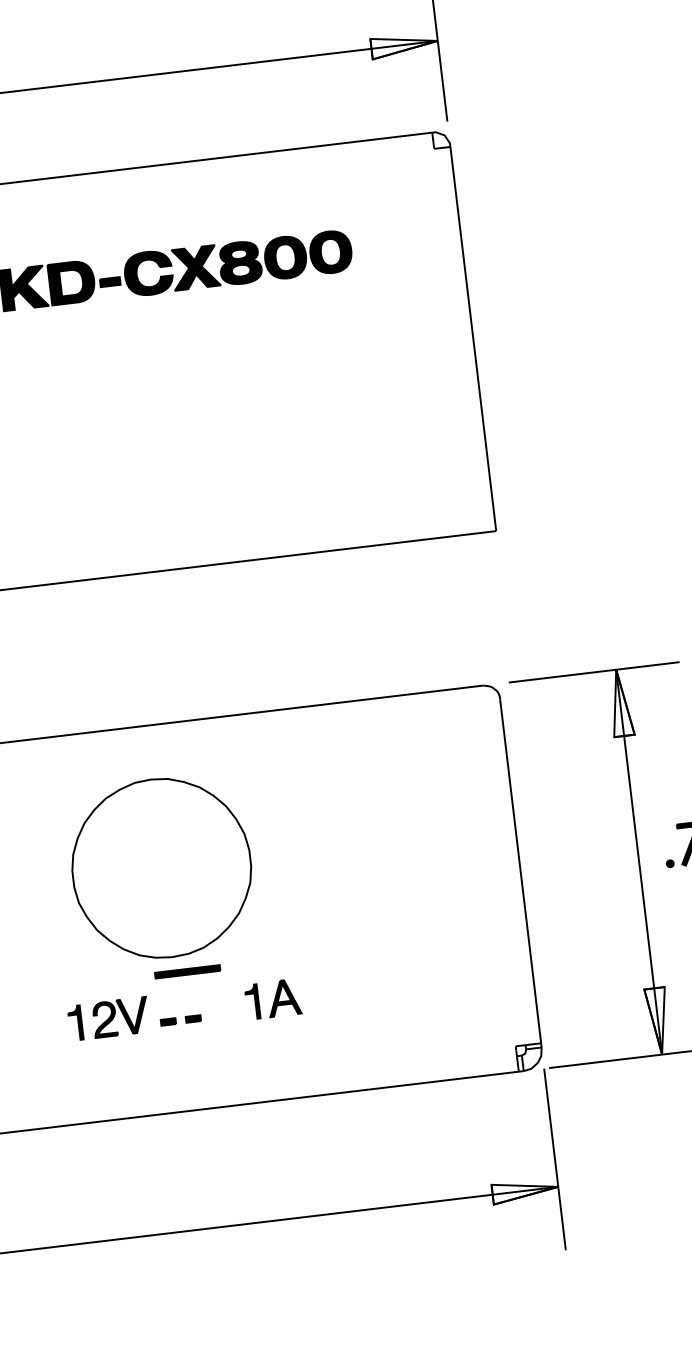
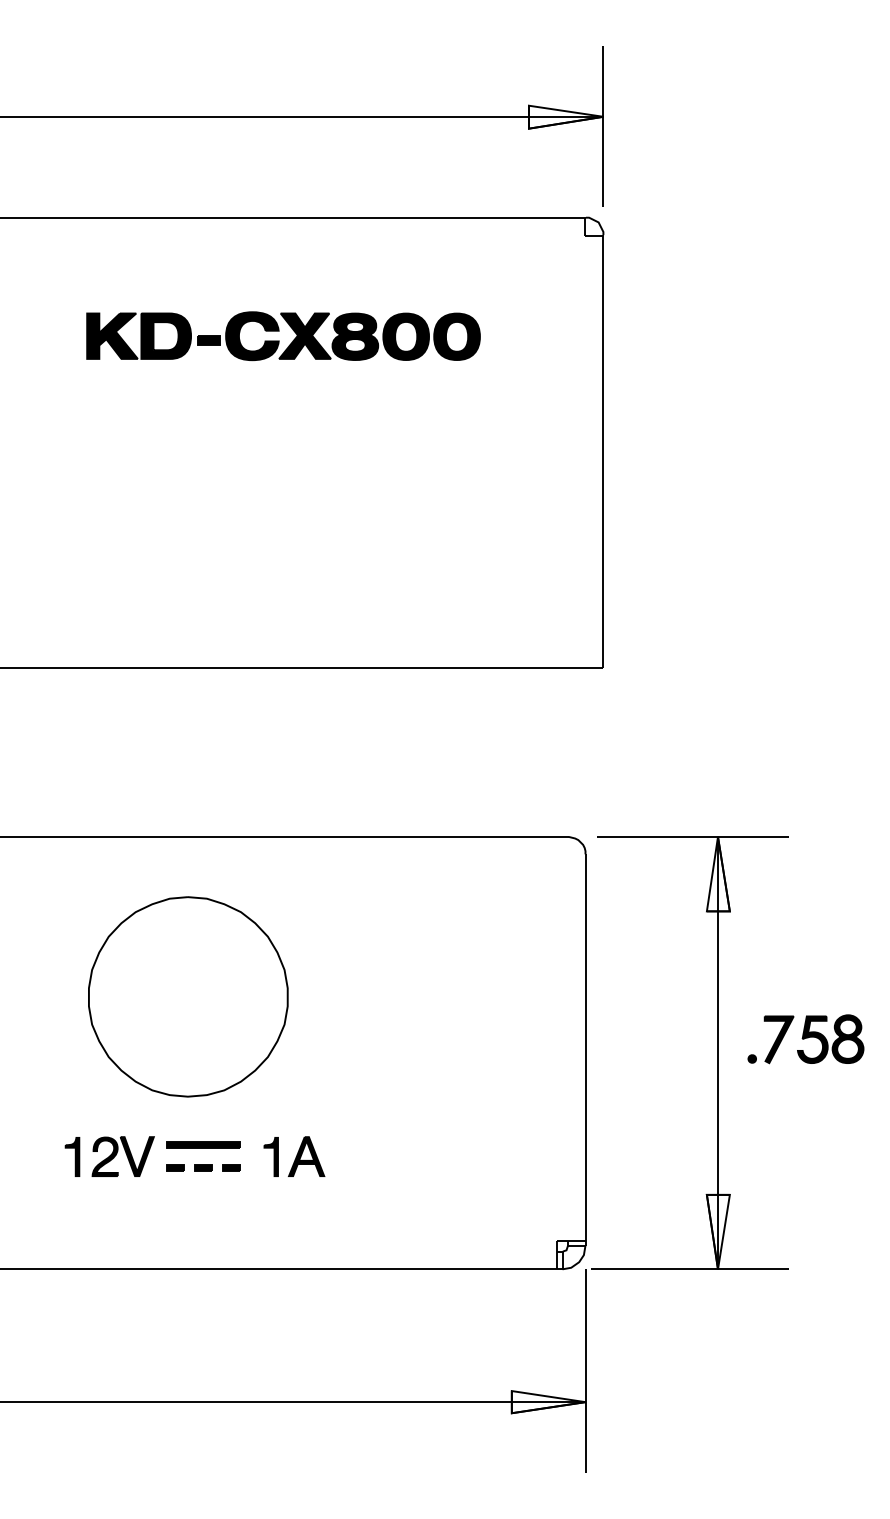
part: (187, 971) -> (203, 1144), moved
part: (218, 1015) -> (231, 1167), added

